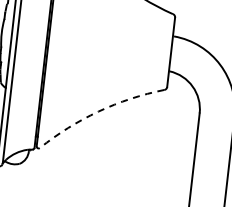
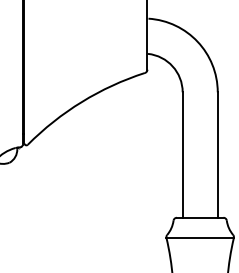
arc: (98, 111) -> (81, 101), dashed -> solid

